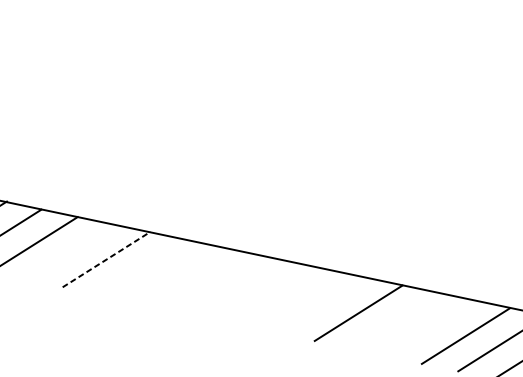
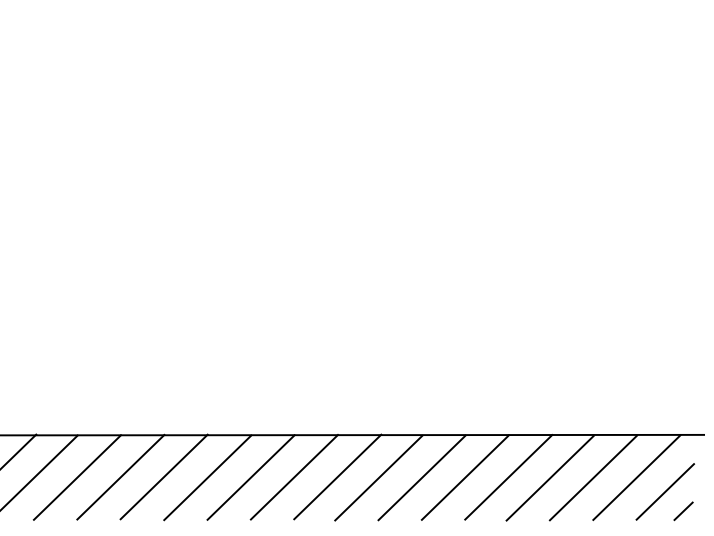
line: (70, 251) -> (120, 476), added
line: (106, 259) -> (164, 476), dashed -> solid
line: (142, 267) -> (207, 477), added
line: (178, 275) -> (250, 477), added
line: (214, 282) -> (293, 476), added
line: (251, 289) -> (337, 476), added
line: (285, 297) -> (378, 477), added
line: (321, 305) -> (421, 477), added
line: (394, 320) -> (508, 477), added
line: (428, 328) -> (549, 478), added

